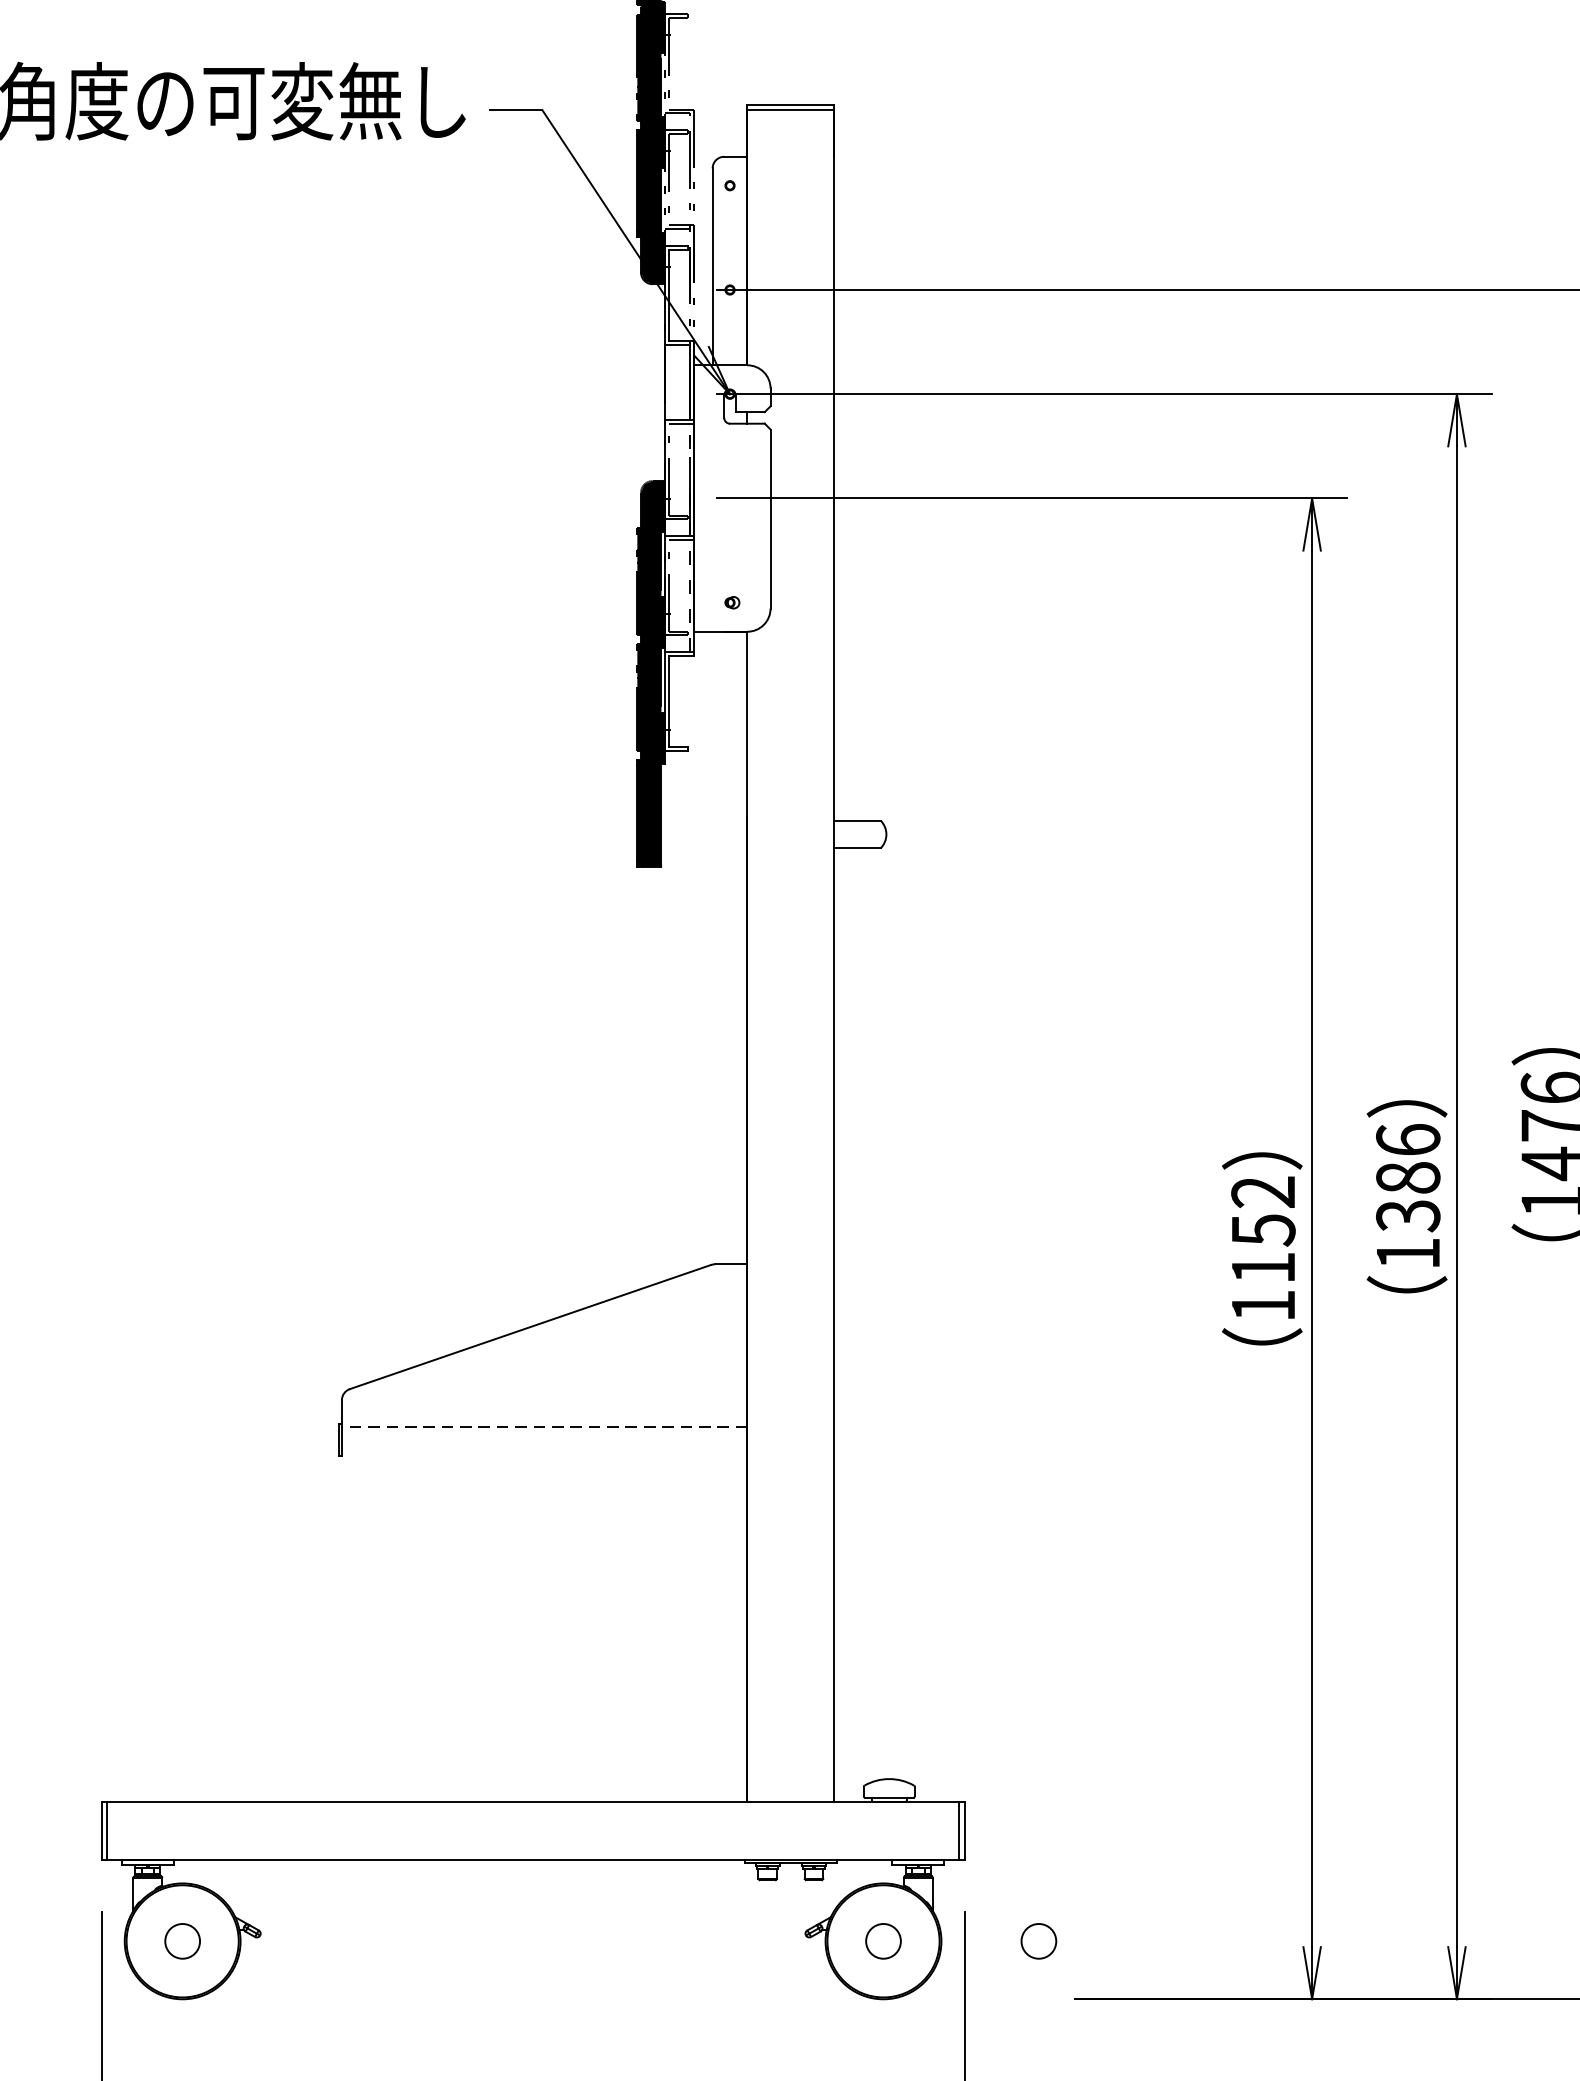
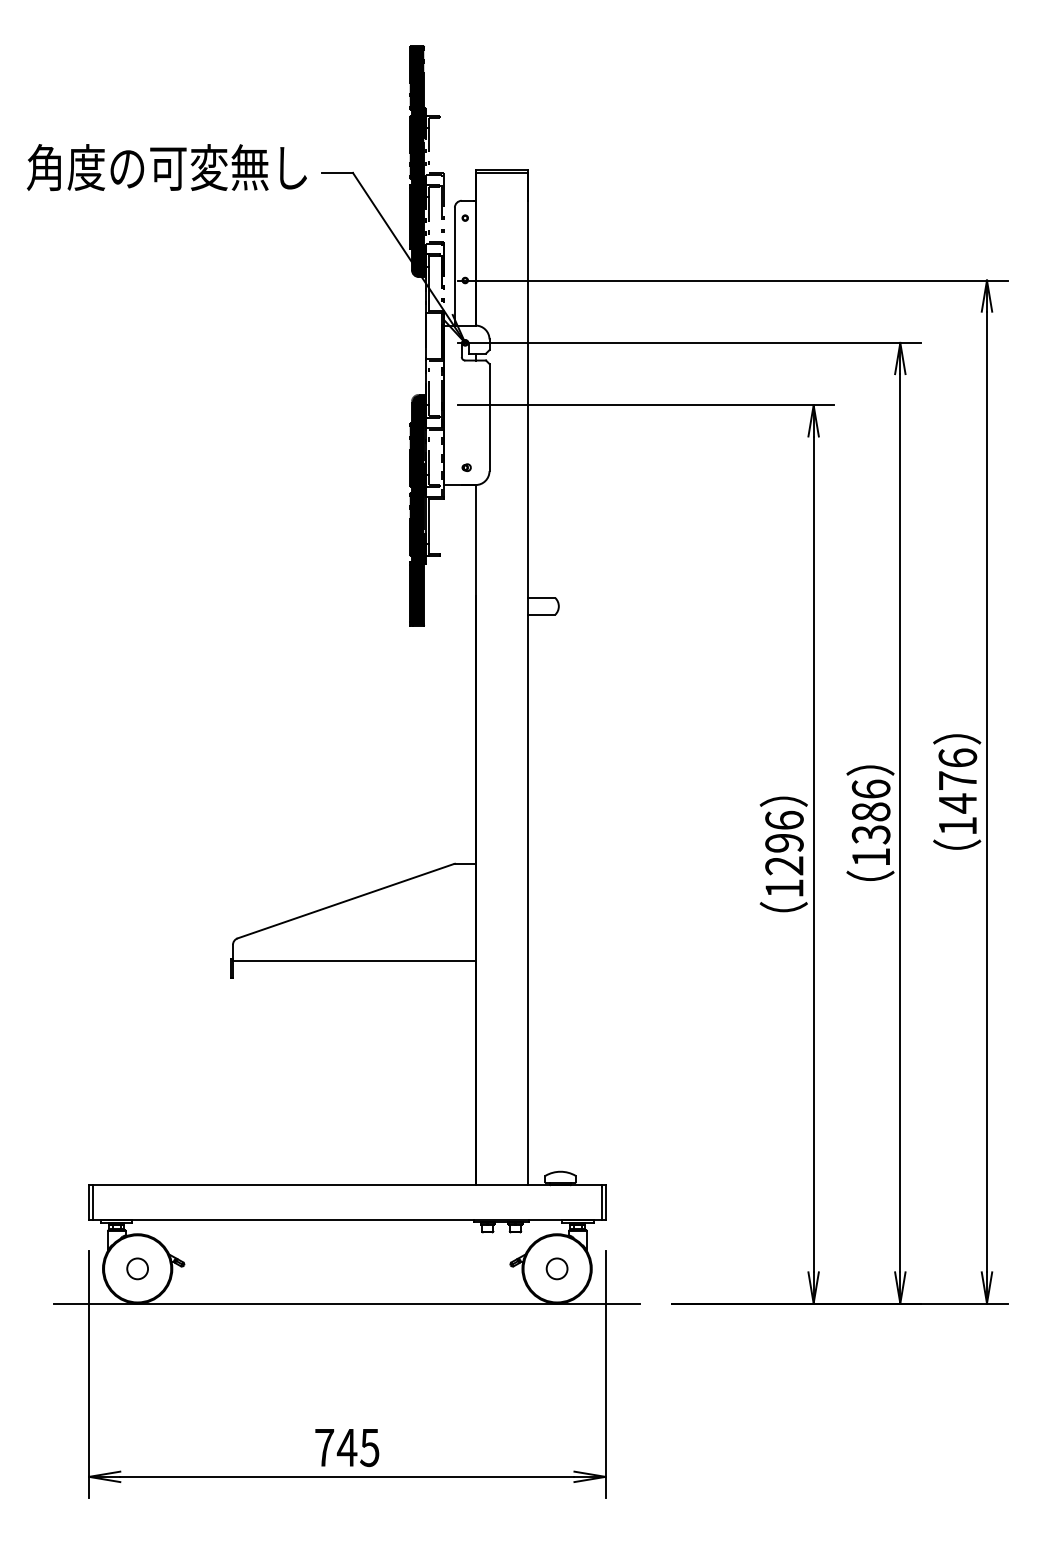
text: (1263, 1228) -> (784, 842), 1152 -> 1296
line: (543, 1426) -> (353, 960), dashed -> solid
circle: (1037, 1940) -> (649, 1268), removed
line: (533, 1999) -> (347, 1303), added

